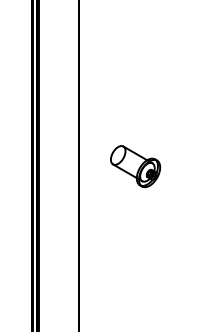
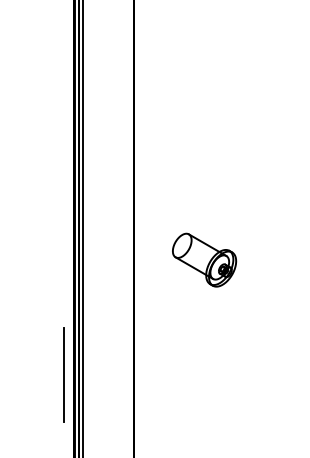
part: (135, 166) -> (204, 259), moved
line: (24, 244) -> (63, 375), added

